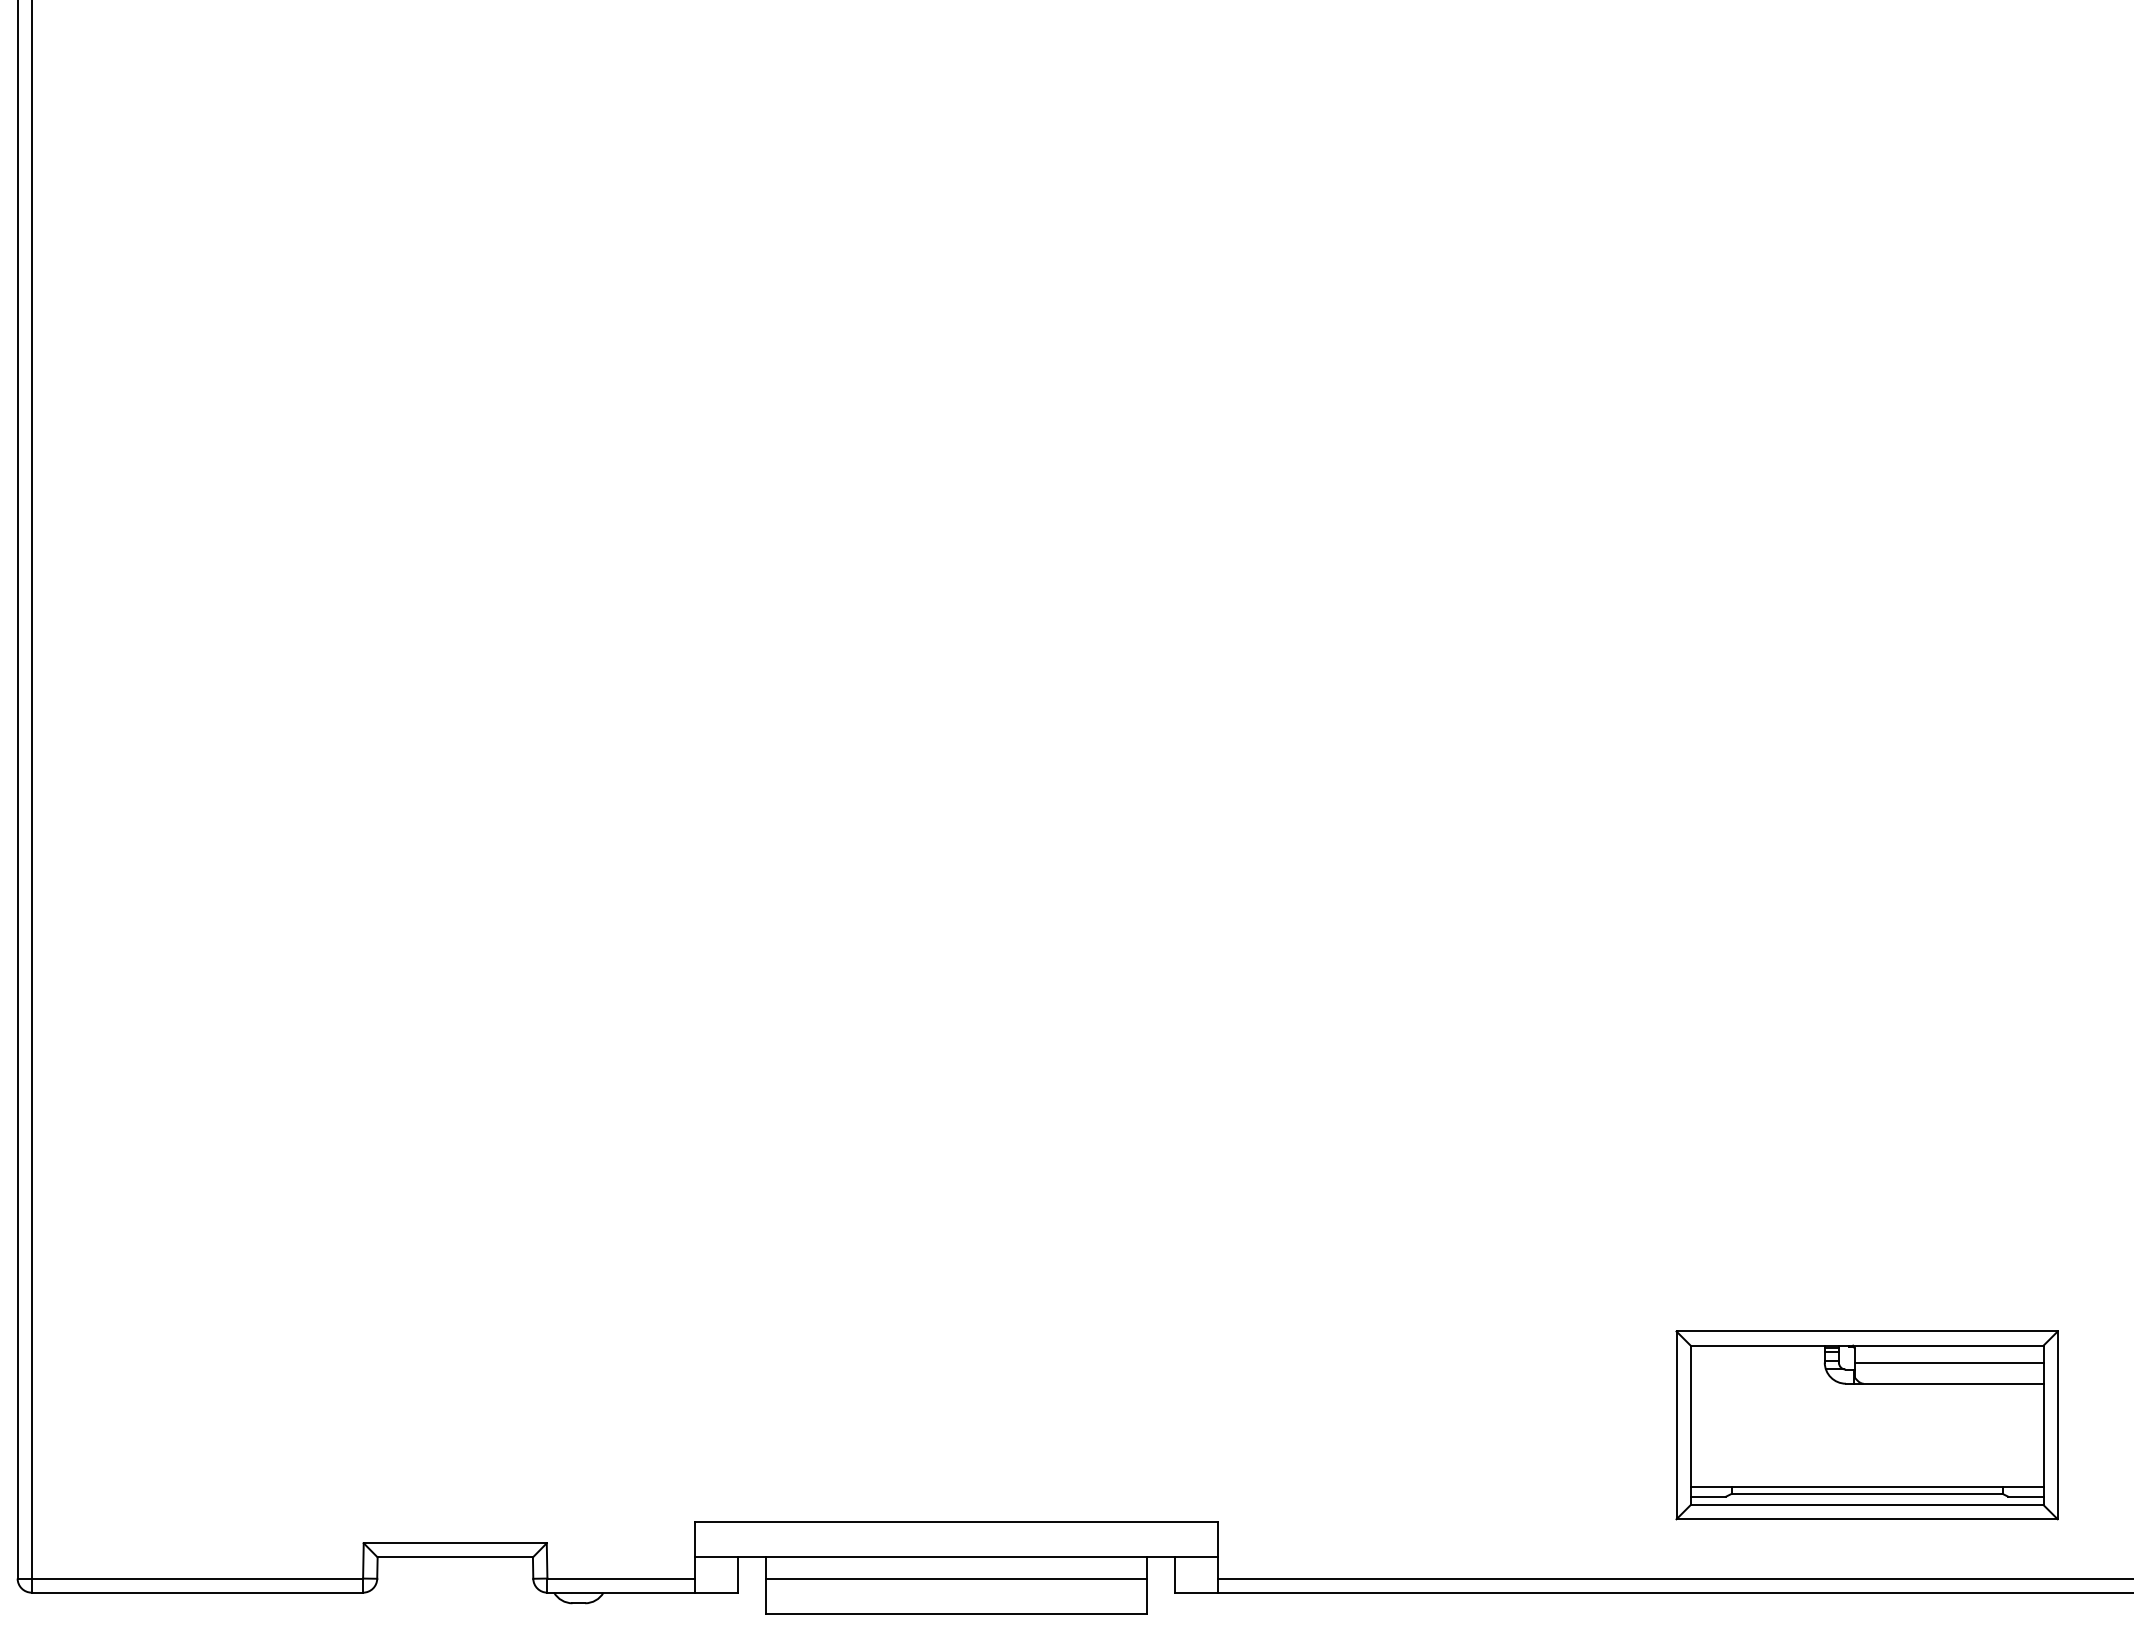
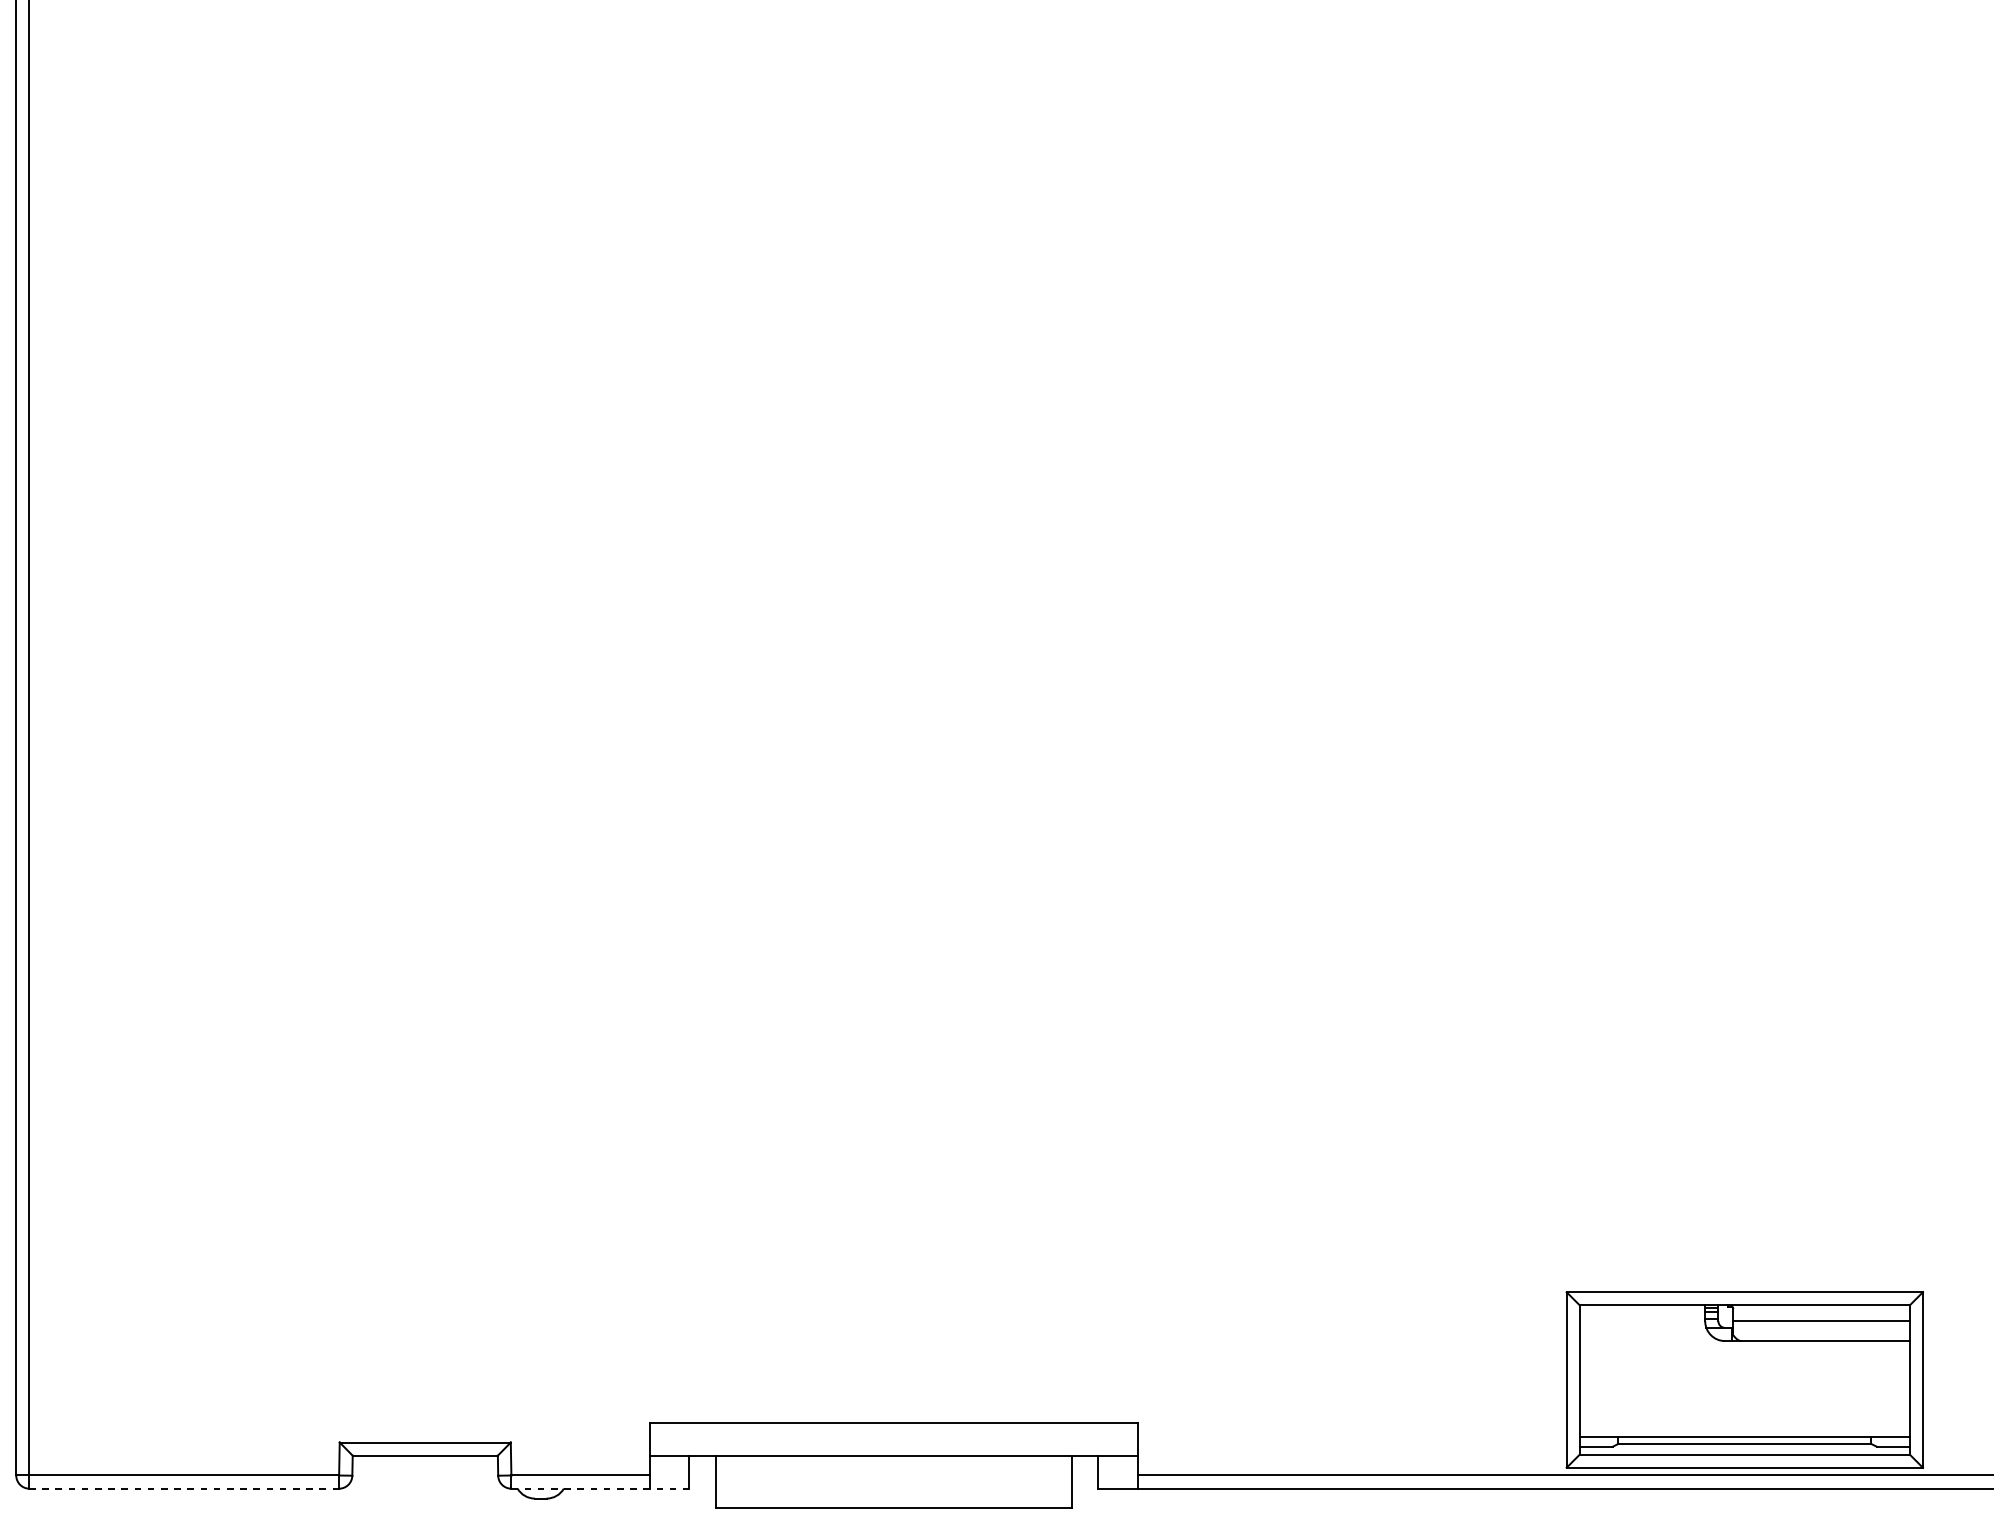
part: (1866, 1425) -> (1744, 1380), moved
line: (956, 1578) -> (893, 1475), removed
line: (197, 1592) -> (184, 1488), solid -> dashed
line: (643, 1592) -> (601, 1488), solid -> dashed

